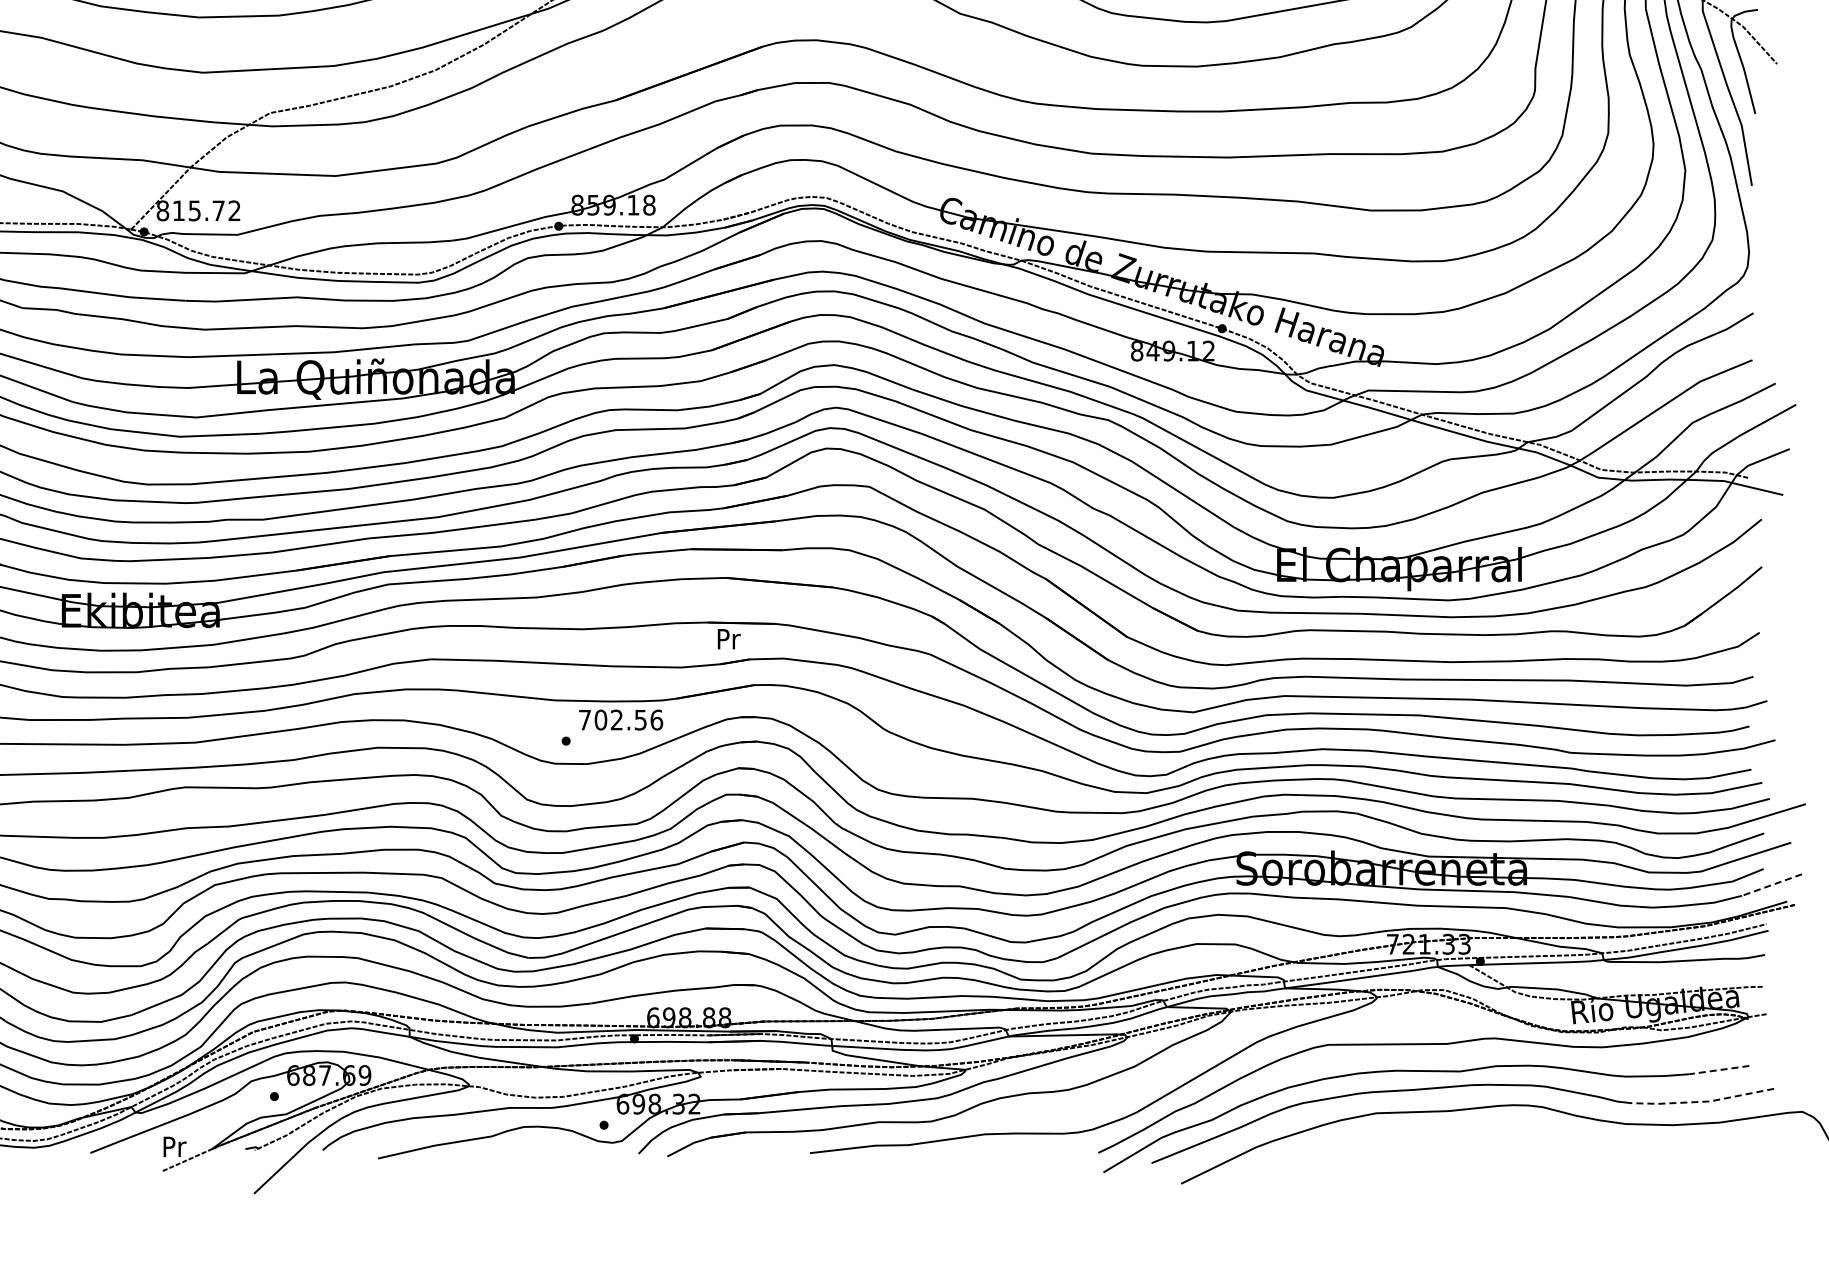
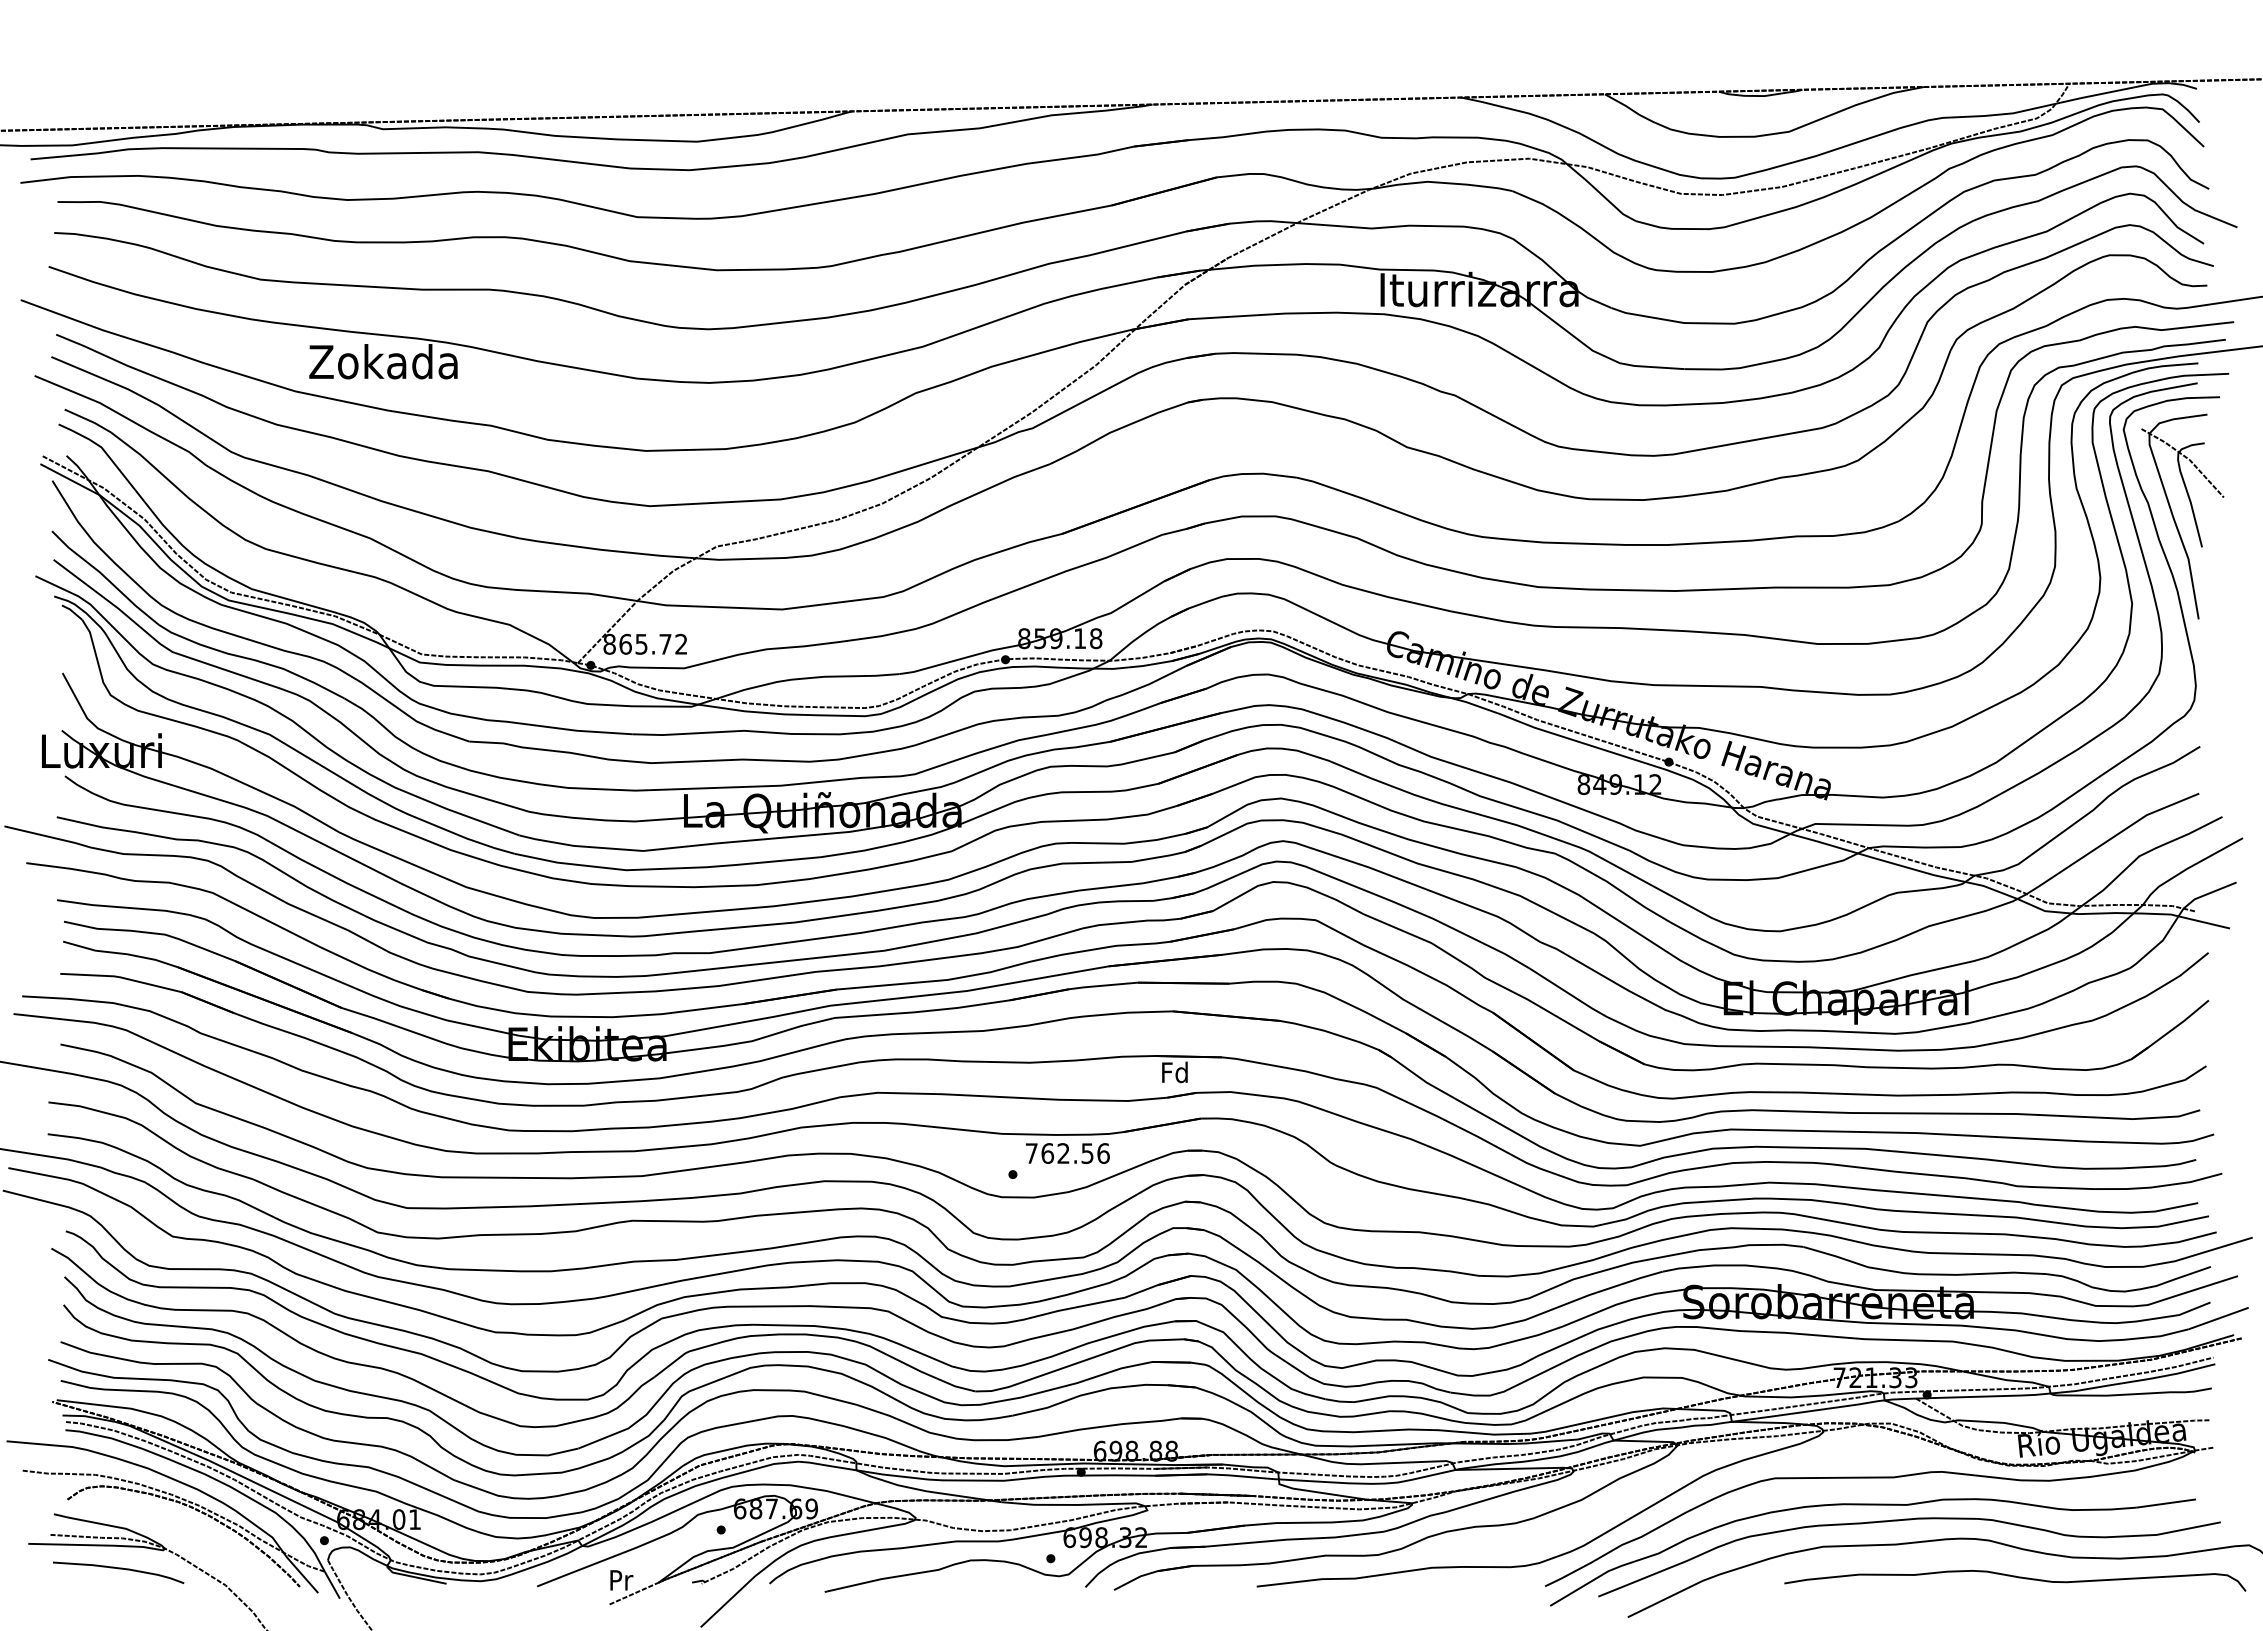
text: (178, 210) -> (625, 643), 815.72 -> 865.72
text: (727, 639) -> (1174, 1072), Pr -> Fd
text: (600, 720) -> (1047, 1153), 702.56 -> 762.56
line: (1771, 885) -> (2218, 1318), dashed -> solid
line: (1718, 1070) -> (2165, 1503), dashed -> solid
line: (1702, 1102) -> (2149, 1535), dashed -> solid
curve: (1568, 1144) -> (2015, 1577), added

